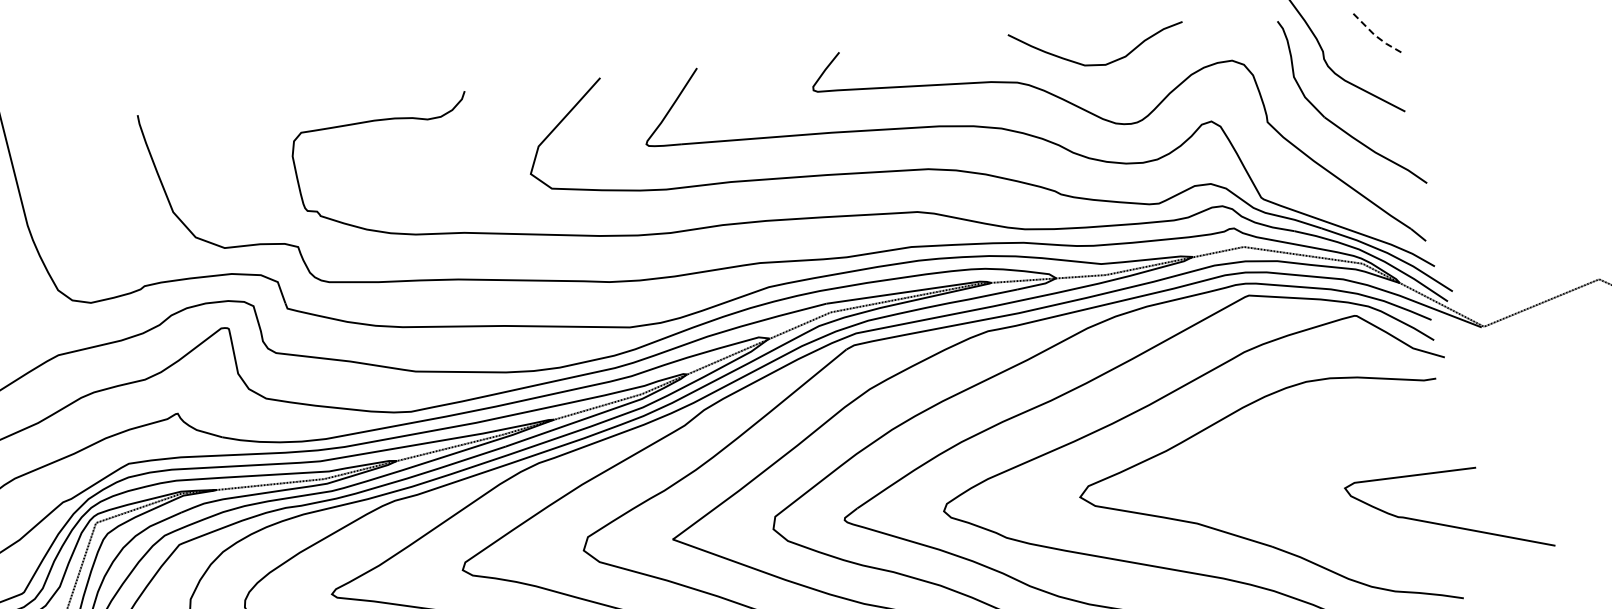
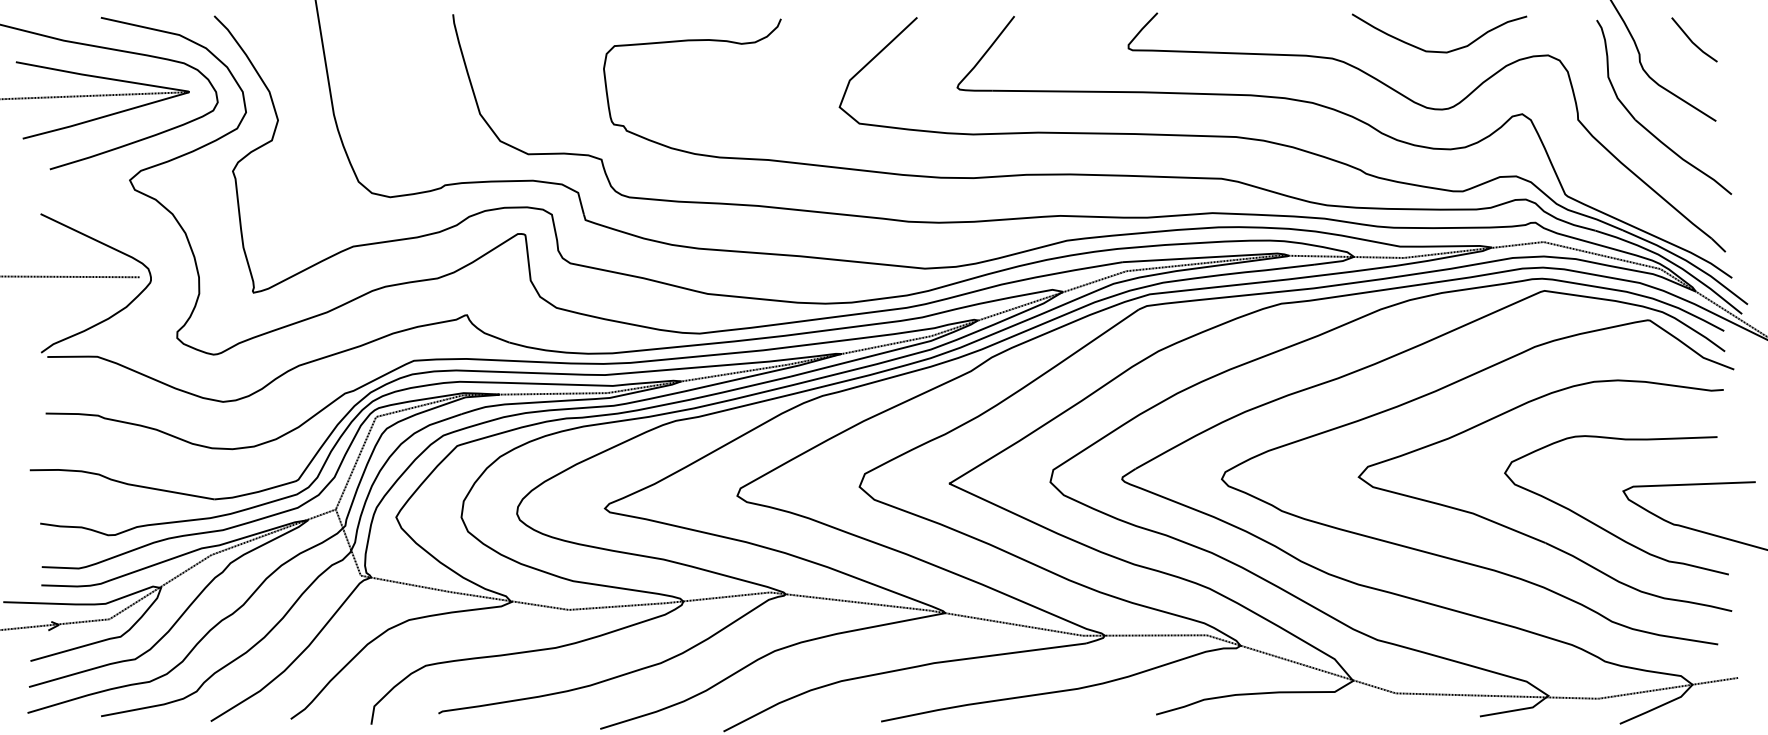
line: (1374, 35) -> (1692, 42), dashed -> solid
curve: (1098, 64) -> (1439, 51), moved
curve: (1329, 527) -> (1604, 528), added

